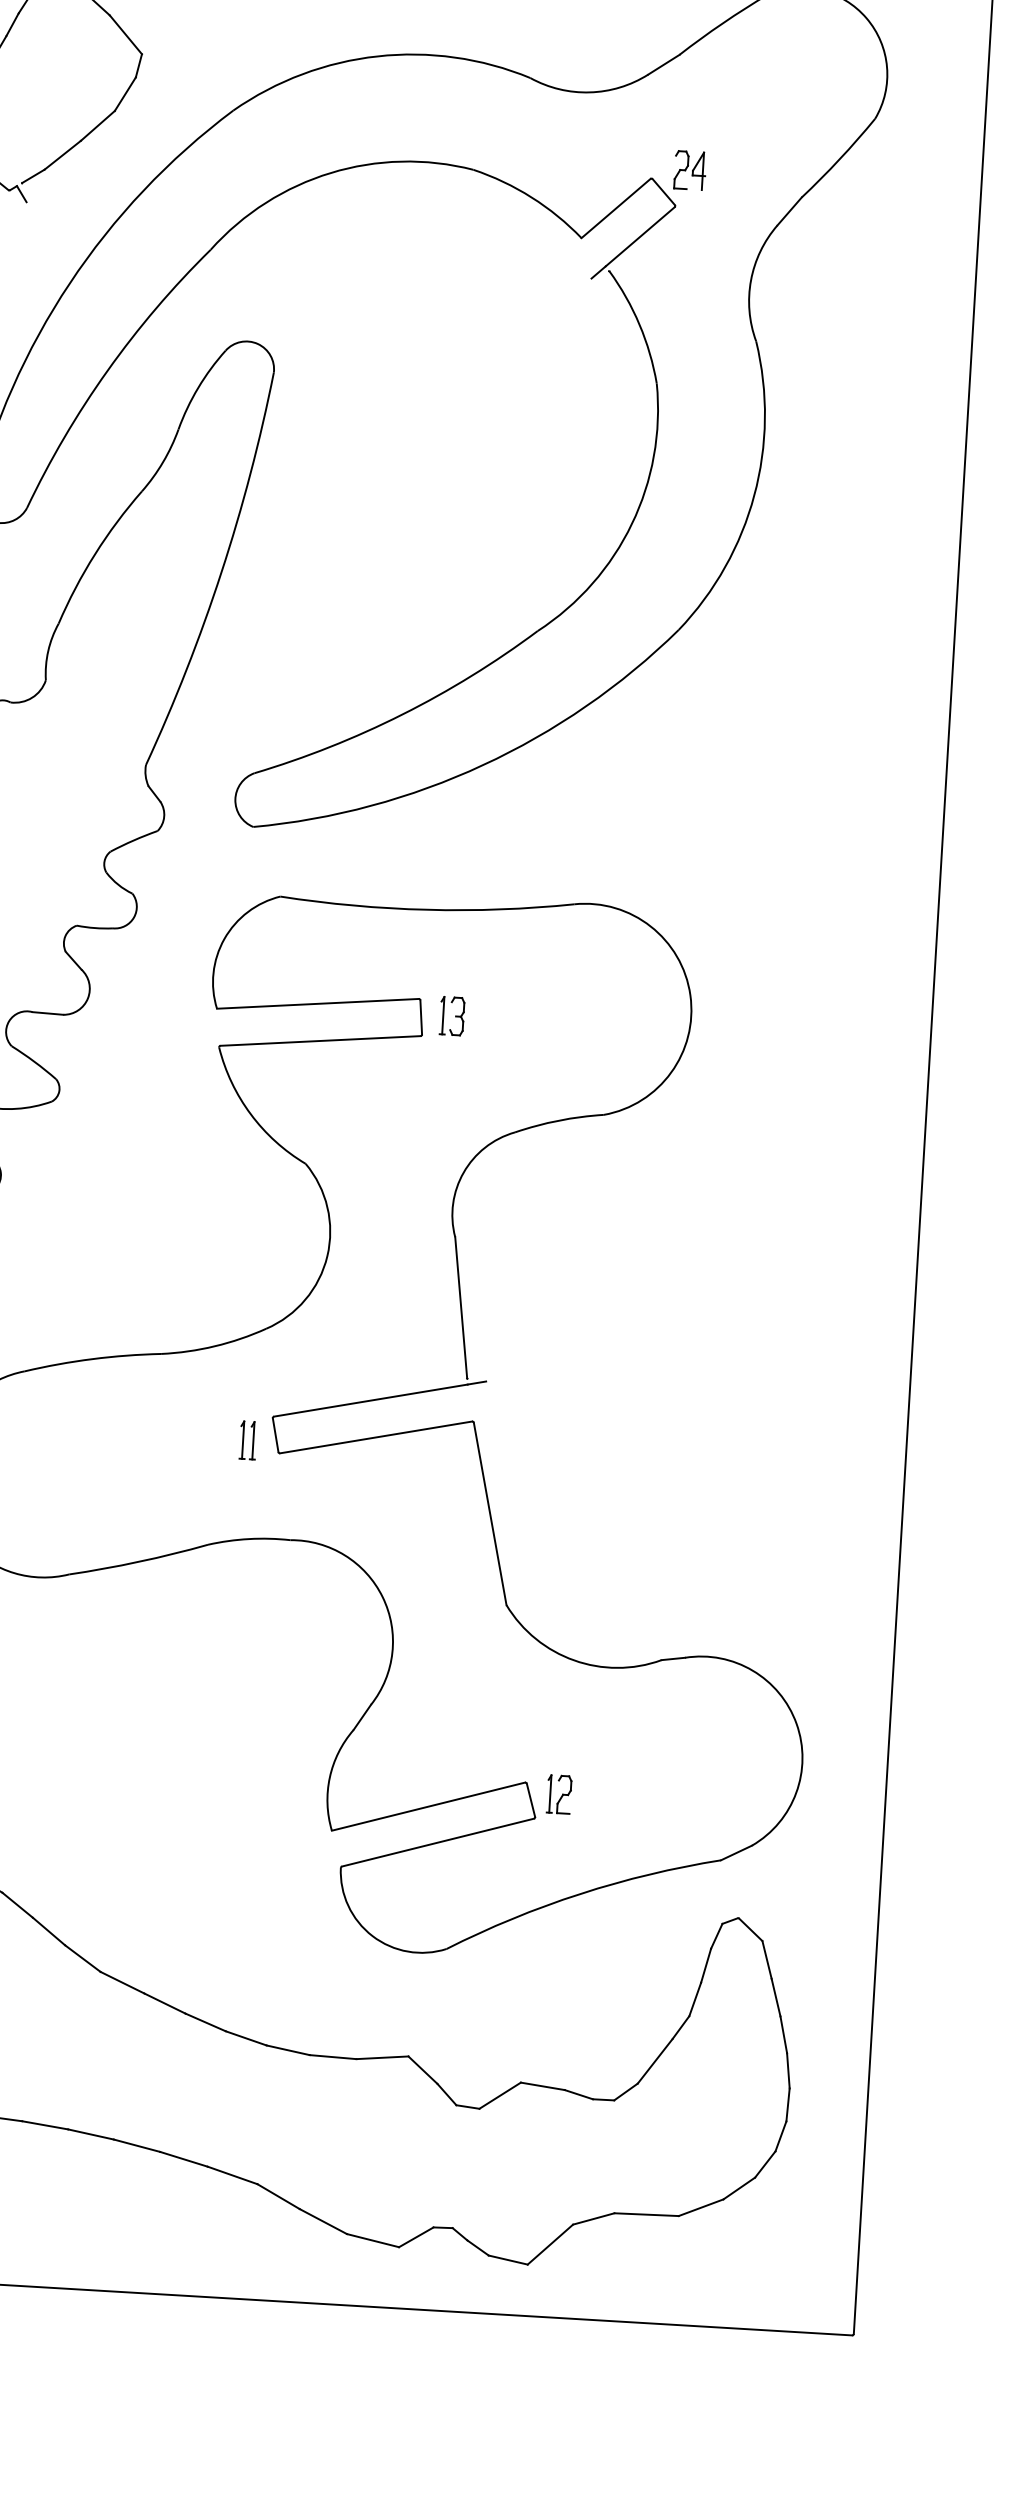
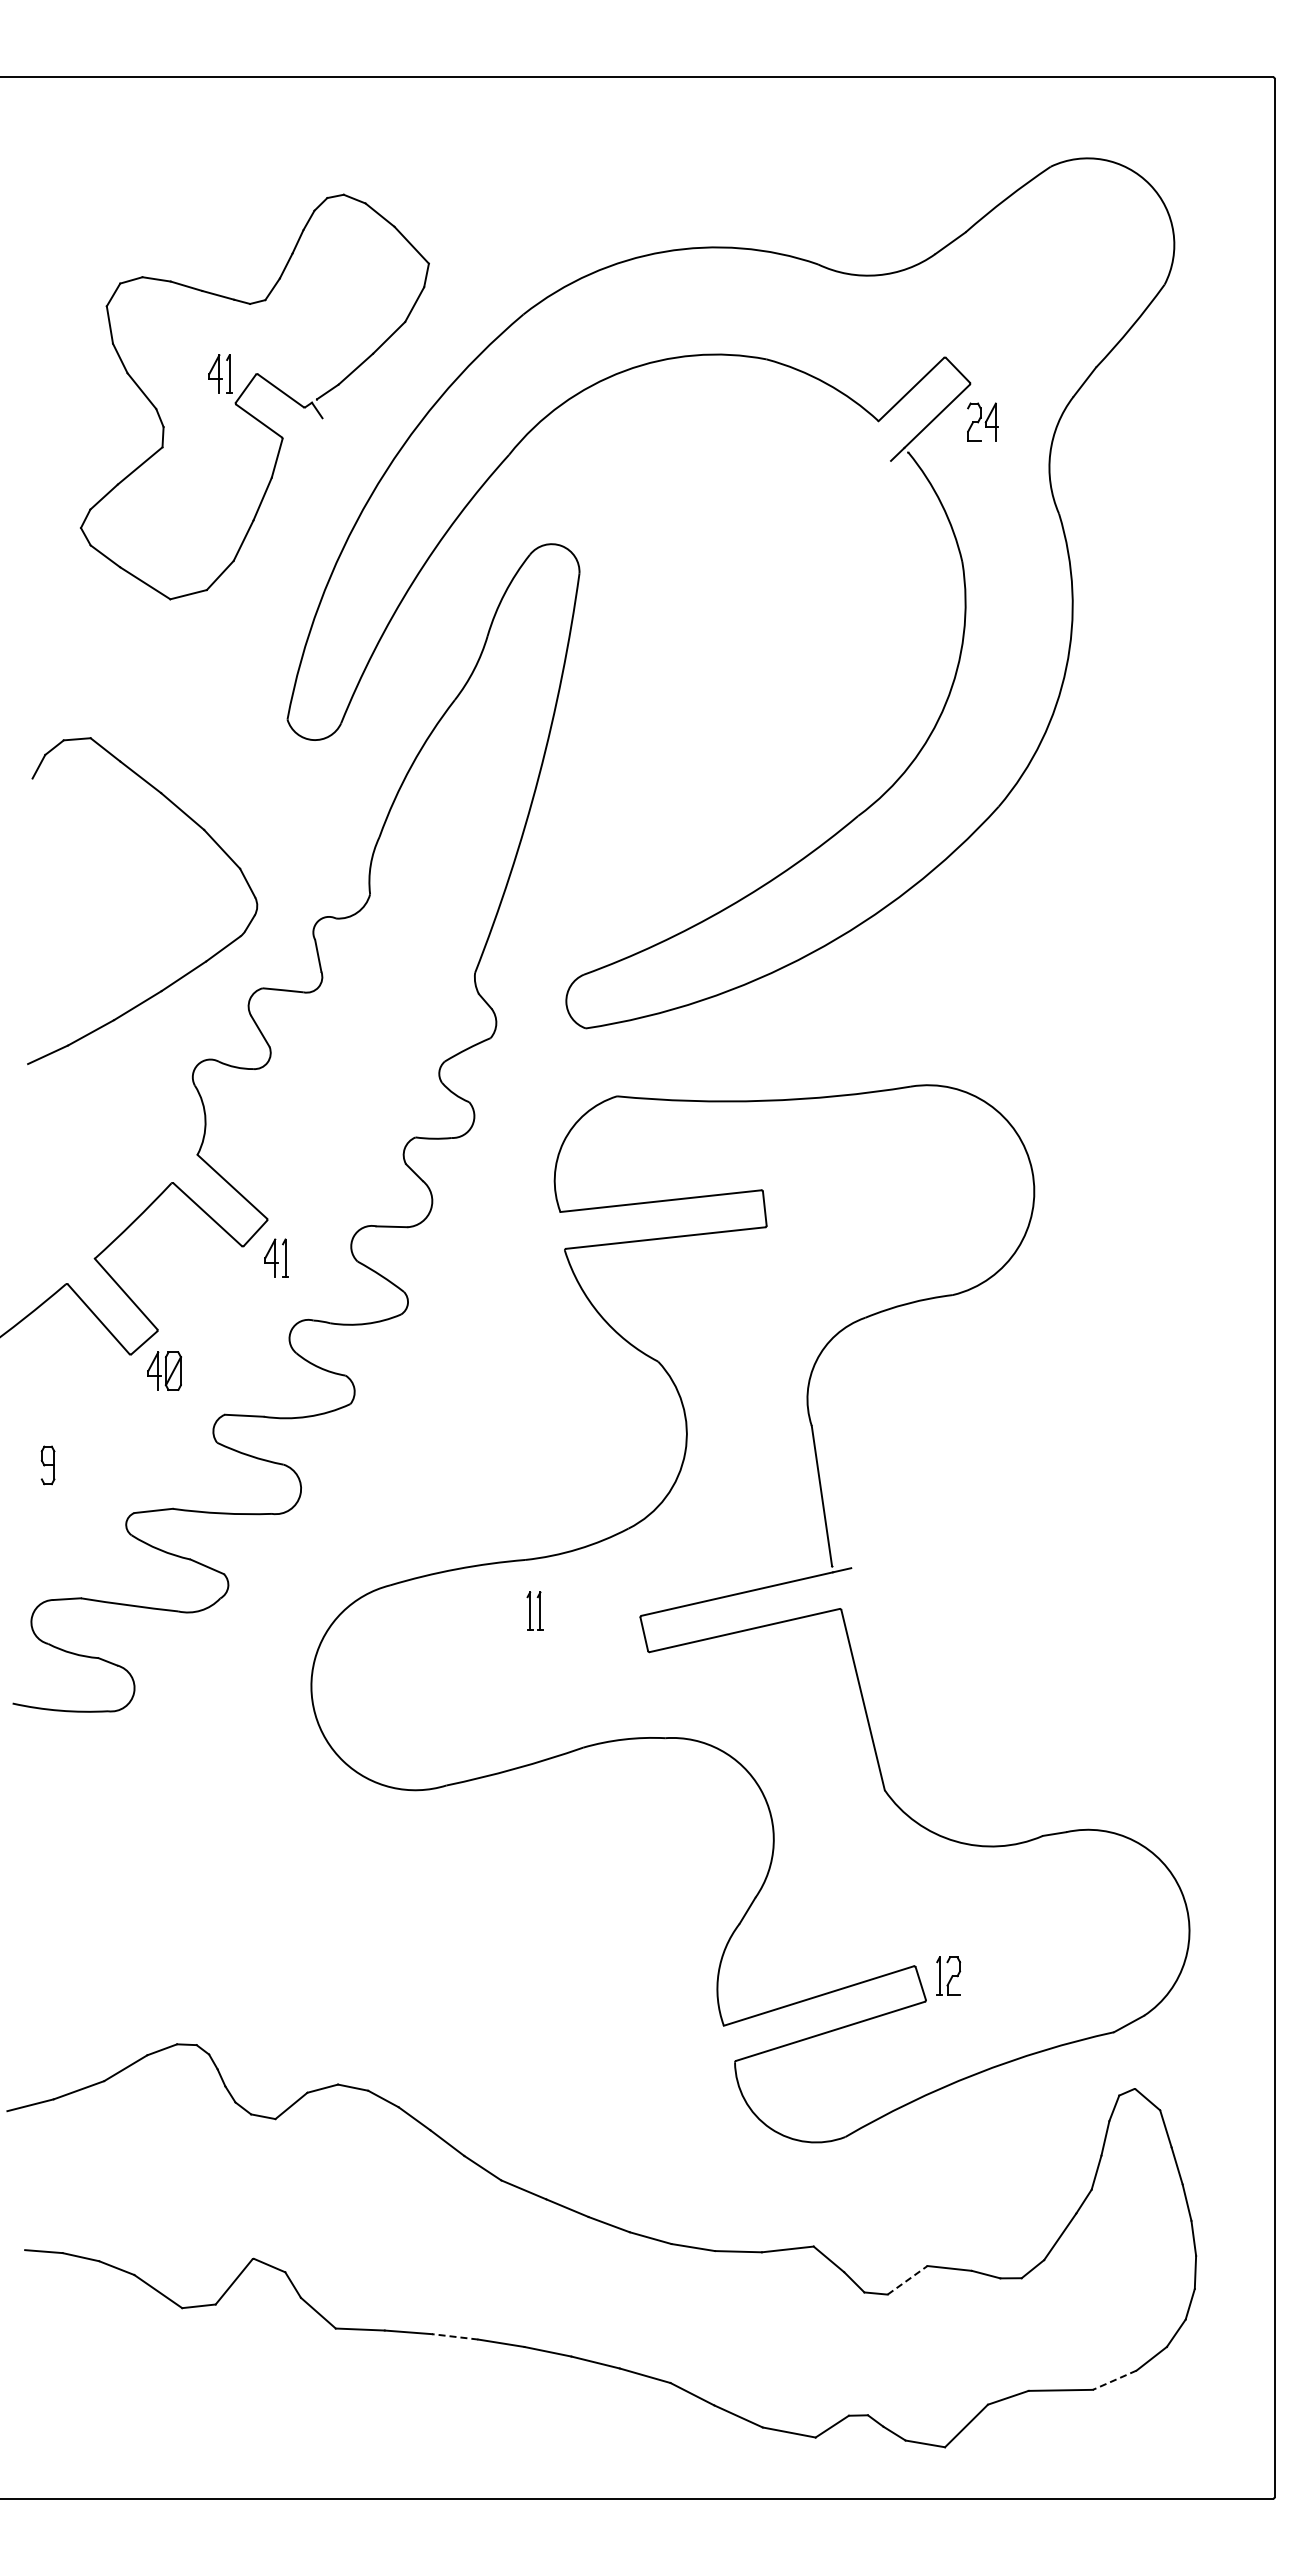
part: (689, 169) -> (982, 421), moved
part: (452, 1016) -> (795, 1205), removed
part: (247, 1439) -> (534, 1610), moved
line: (500, 2095) -> (907, 2280), solid -> dashed
line: (44, 2124) -> (454, 2336), solid -> dashed
line: (700, 2207) -> (1114, 2380), solid -> dashed

